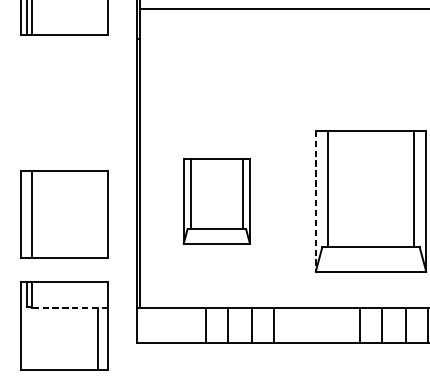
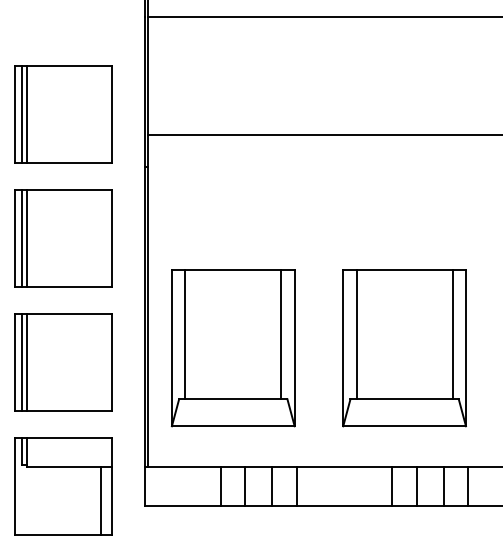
part: (64, 102) -> (63, 238), added
part: (216, 201) -> (232, 348), size x1.67
line: (316, 201) -> (343, 348), dashed -> solid
line: (27, 214) -> (22, 362), added
line: (69, 307) -> (69, 466), dashed -> solid

